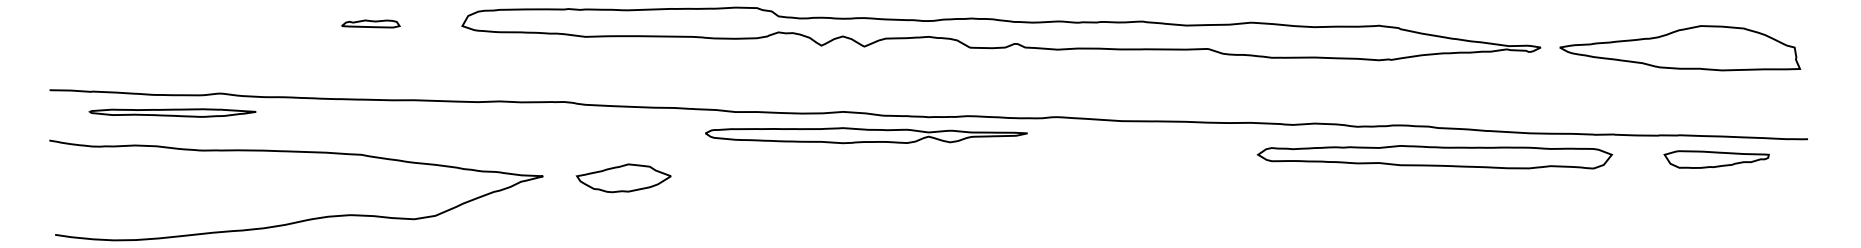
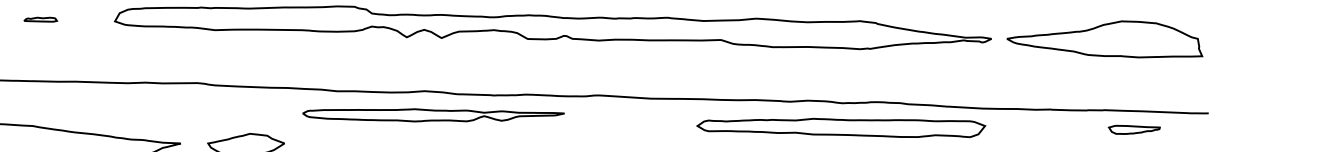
part: (370, 23) -> (40, 19), size x0.7
part: (866, 135) -> (433, 115), moved
part: (1434, 157) -> (840, 128), moved
part: (1716, 159) -> (1134, 129), size x0.6

